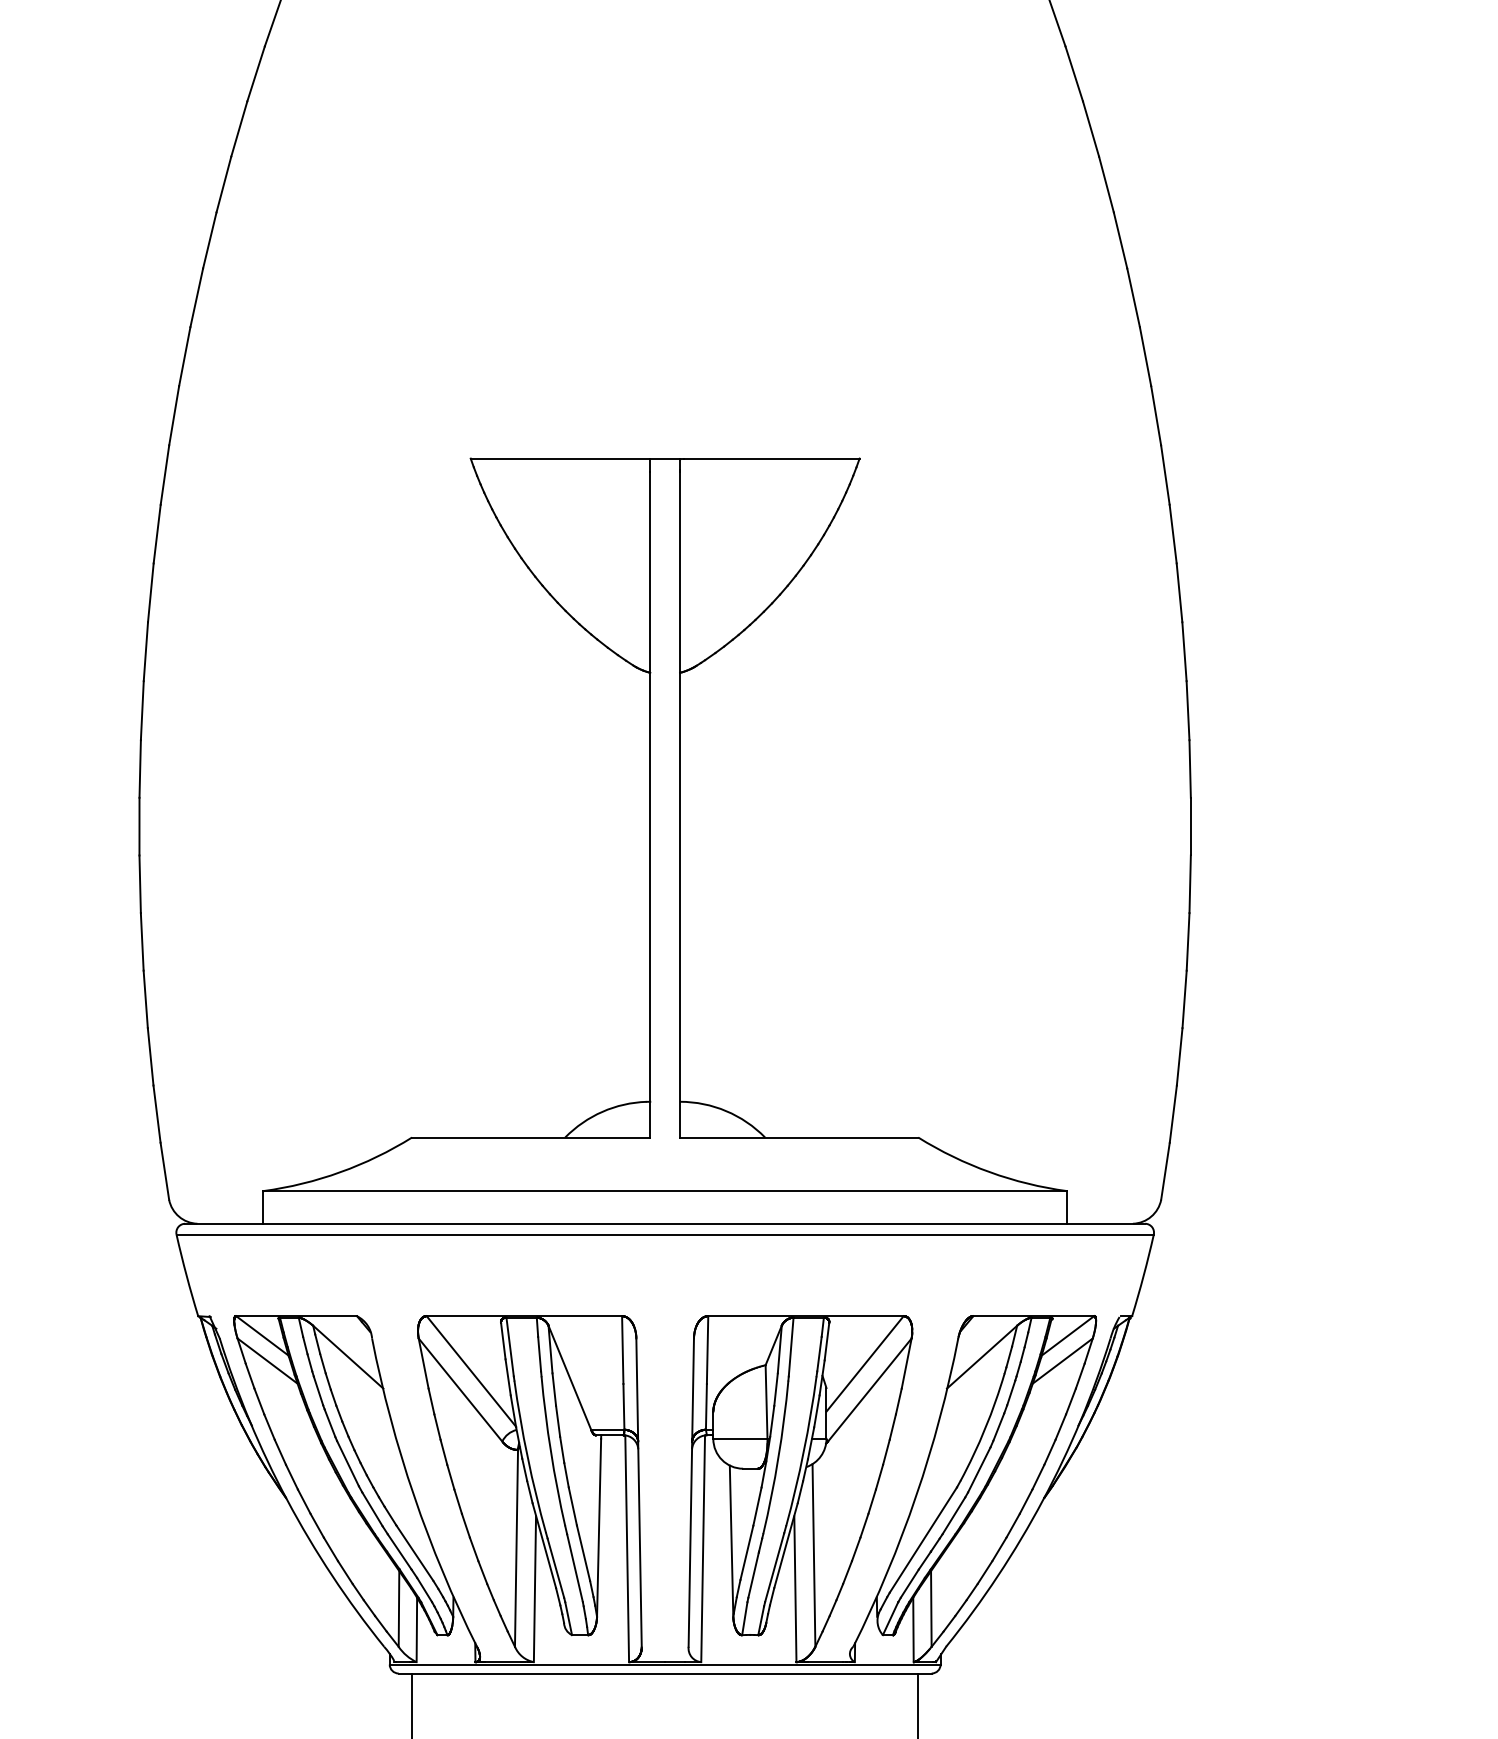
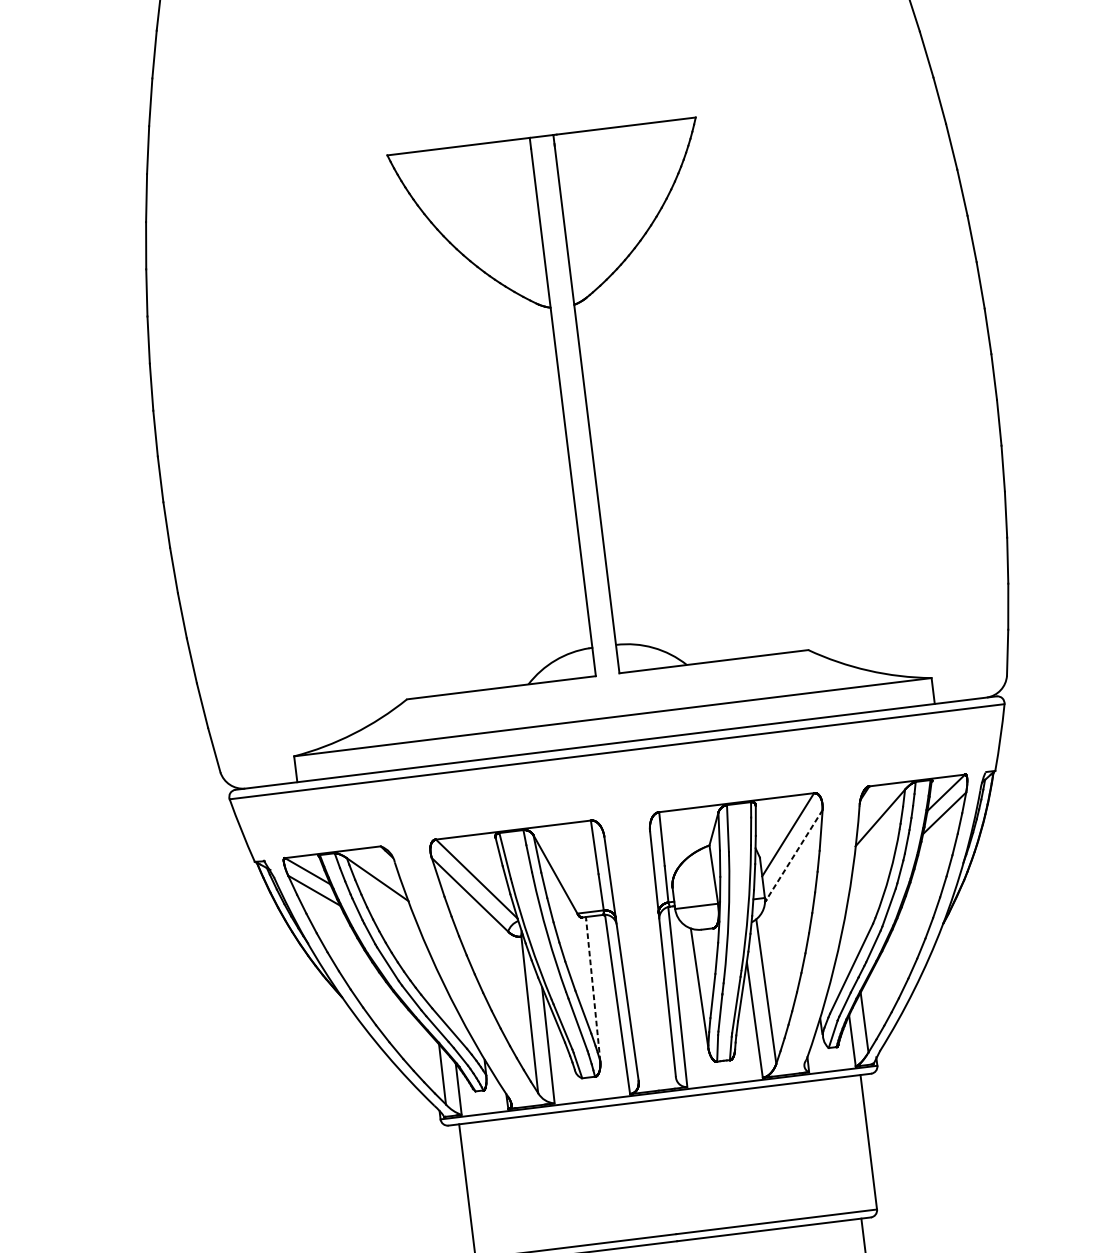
line: (869, 1390) -> (794, 855), solid -> dashed
line: (599, 1527) -> (593, 990), solid -> dashed

